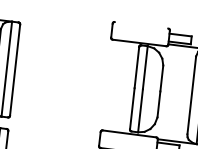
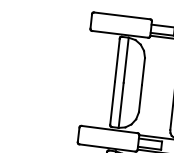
line: (141, 25) -> (122, 16), added

